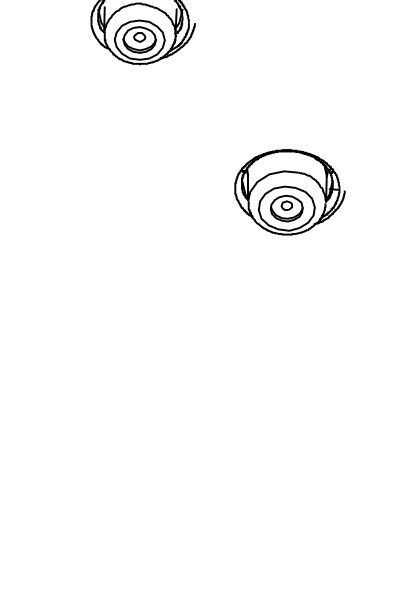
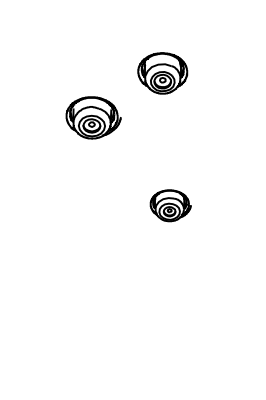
part: (289, 191) -> (170, 205), size x0.7

